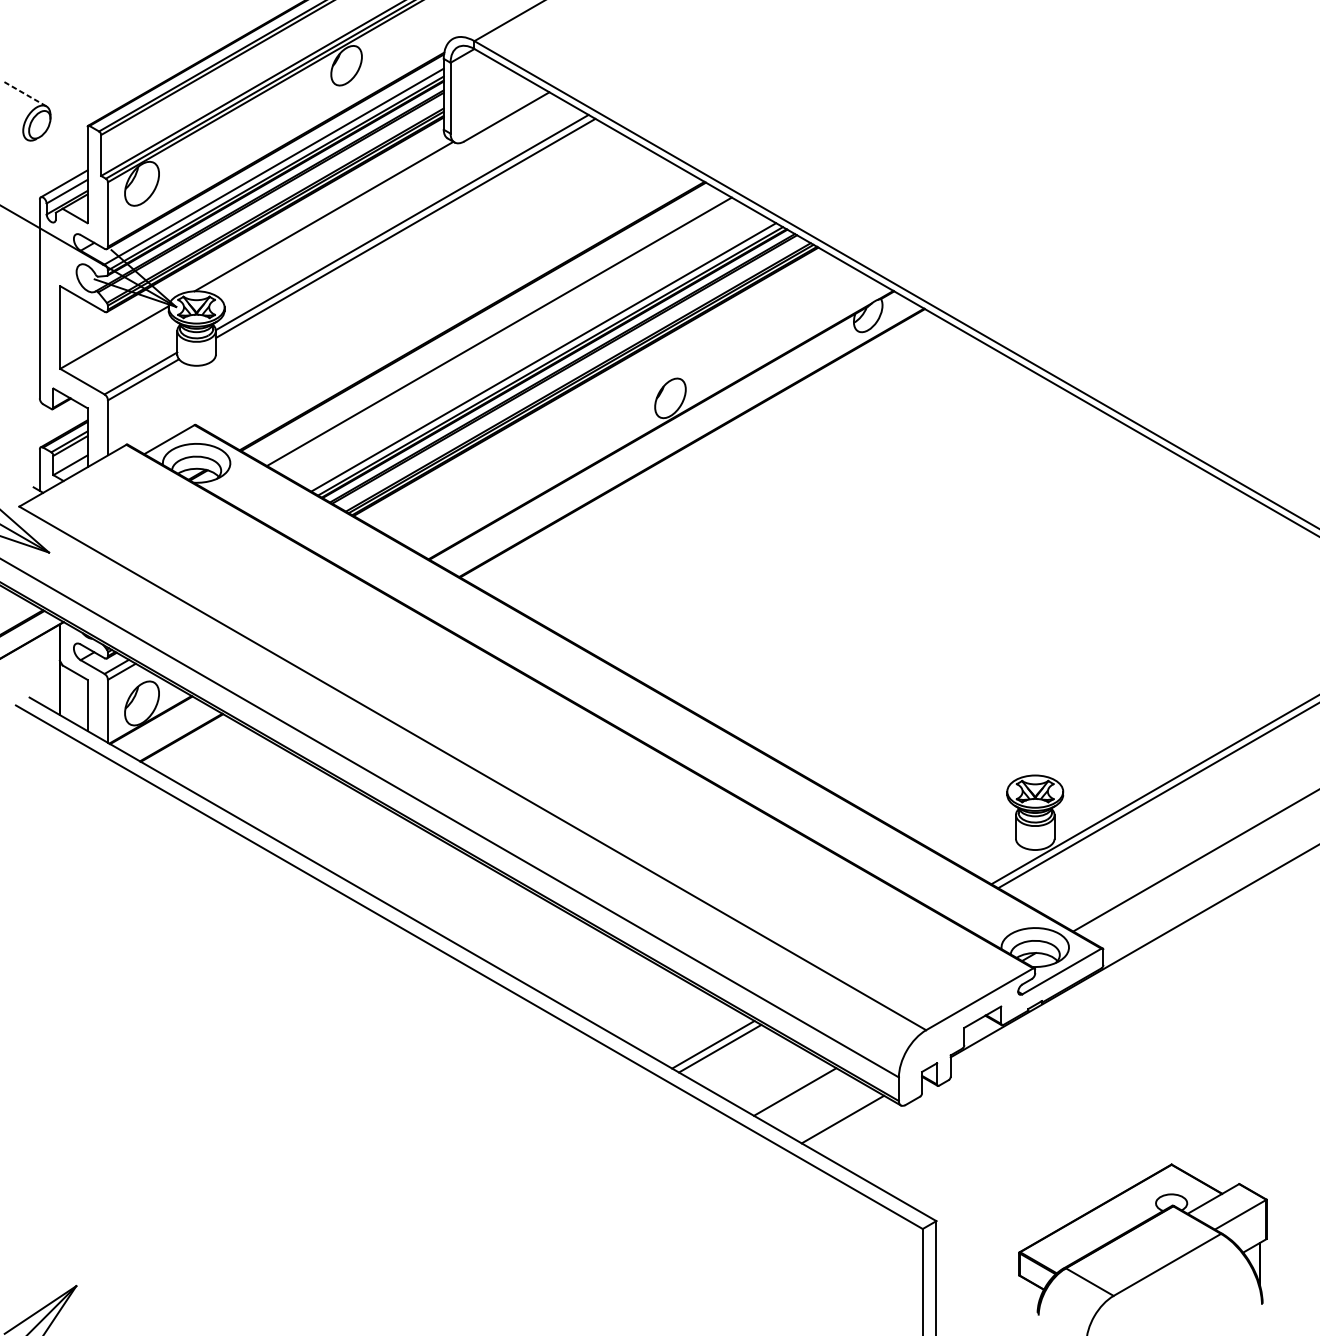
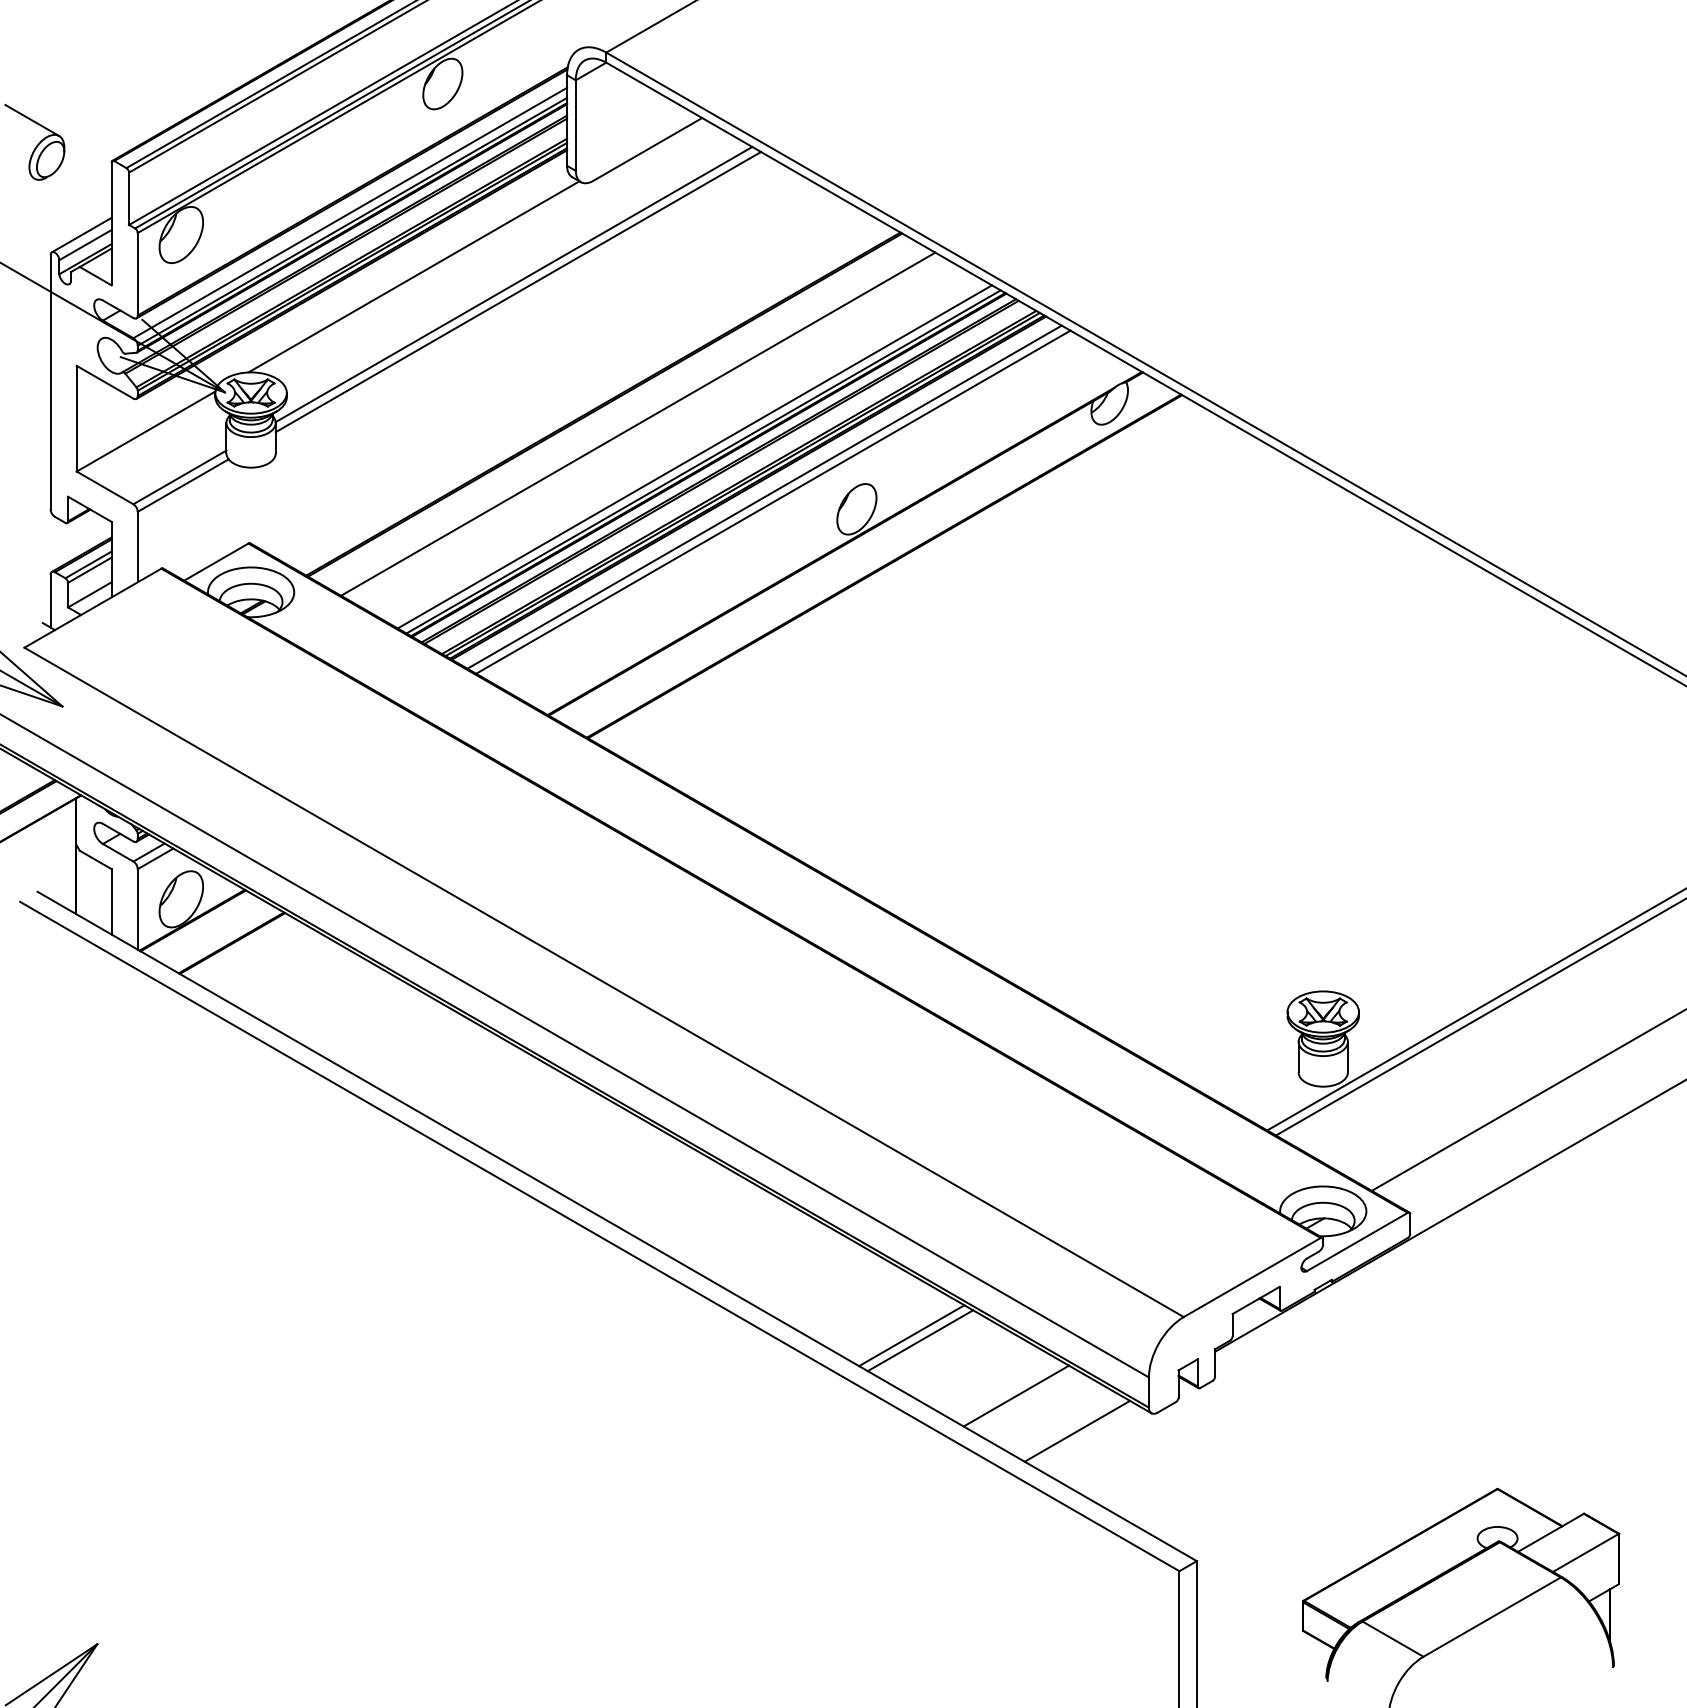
line: (25, 94) -> (32, 120), dashed -> solid
line: (598, 388) -> (764, 496), added
line: (605, 392) -> (773, 501), added

